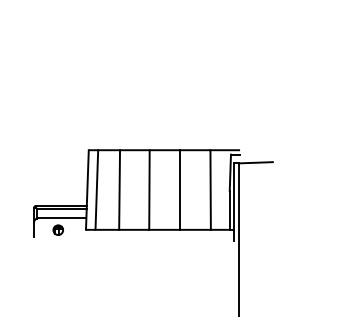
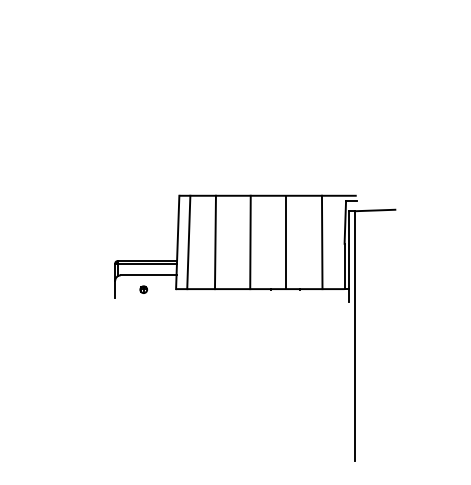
part: (58, 230) -> (143, 289), size x0.6

